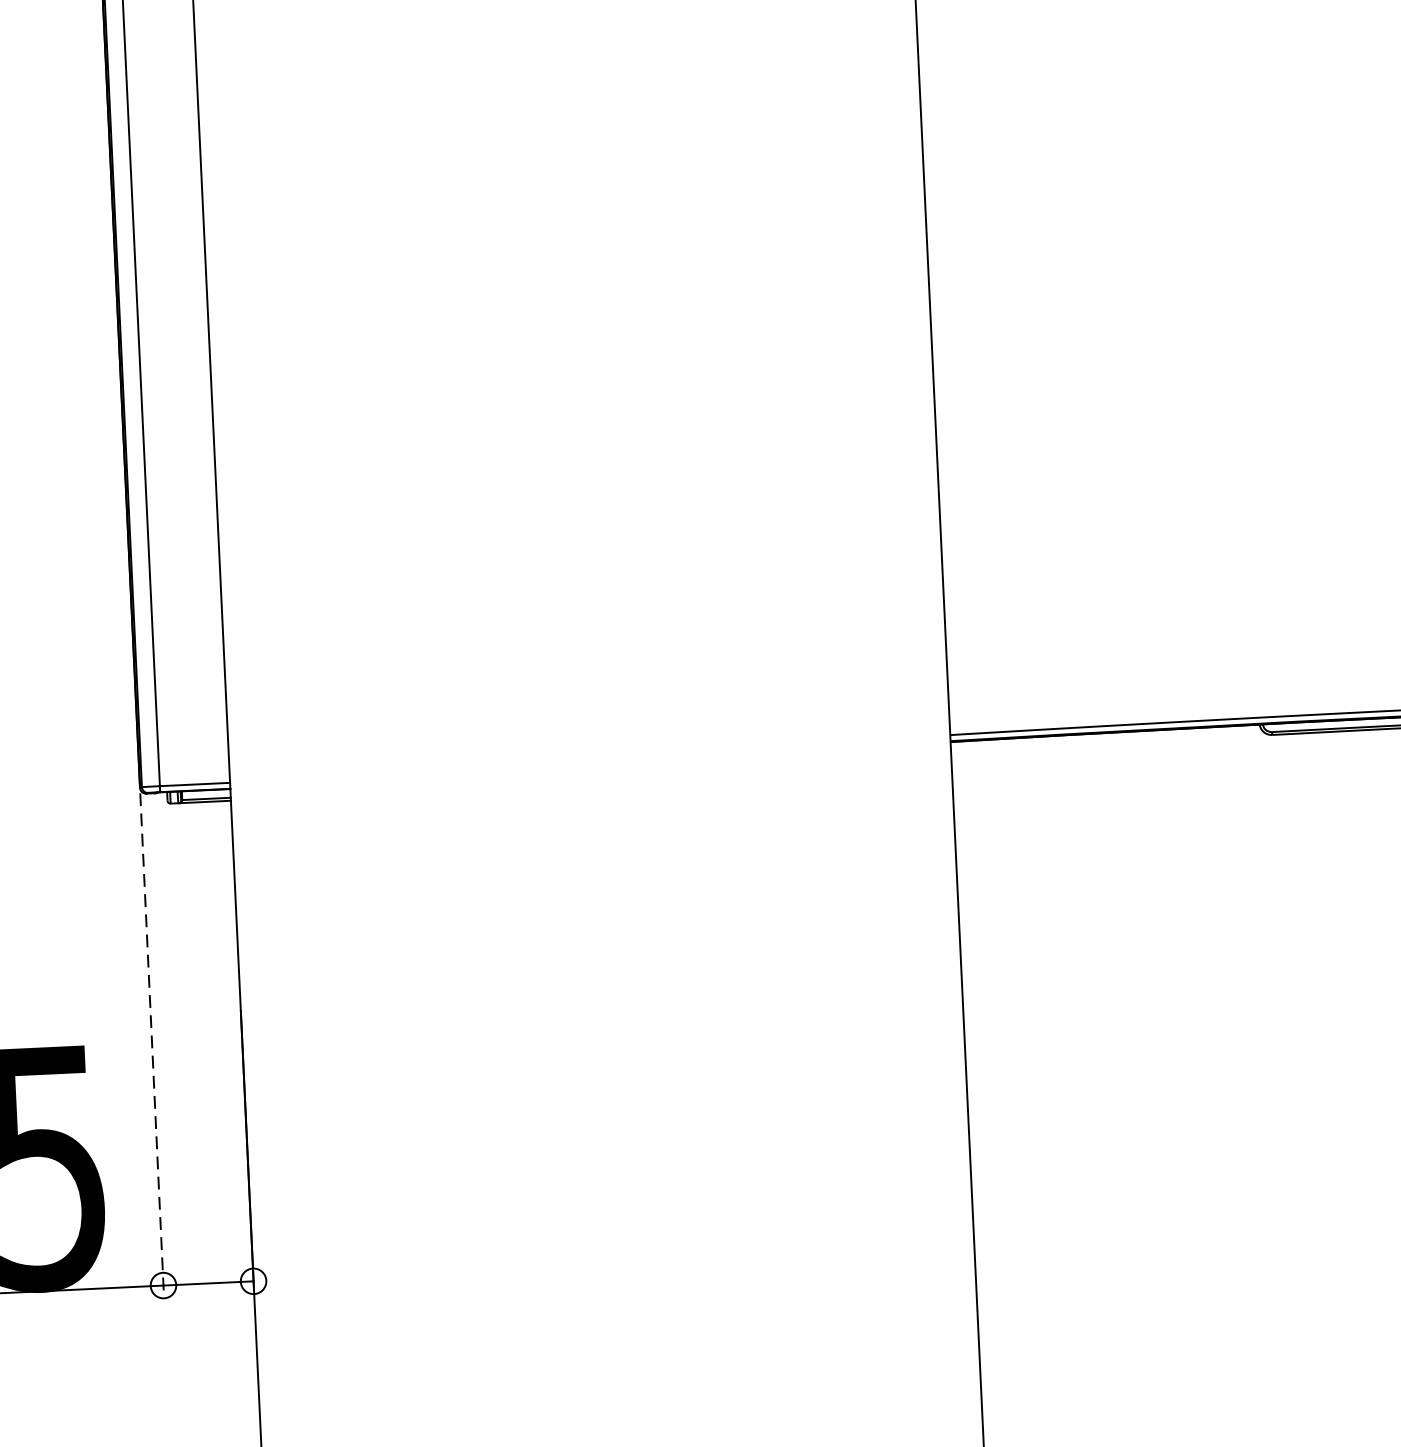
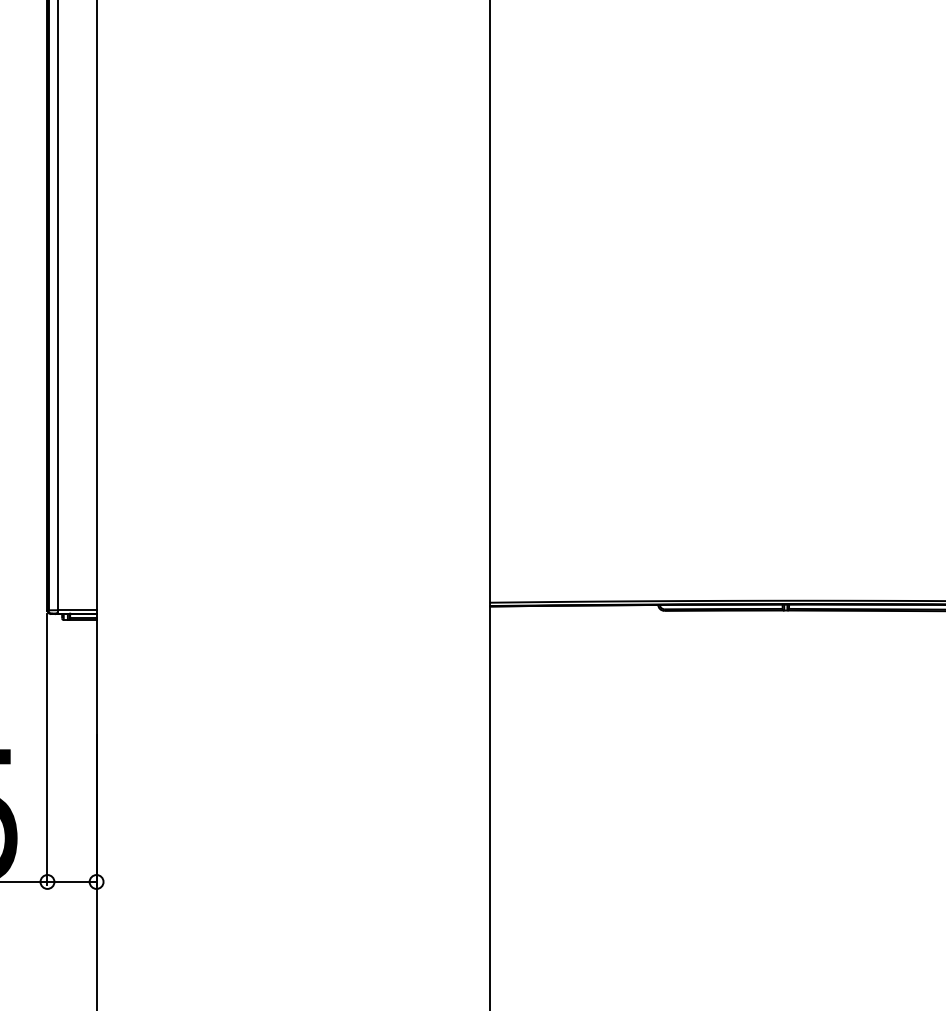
line: (152, 1042) -> (47, 749), dashed -> solid

